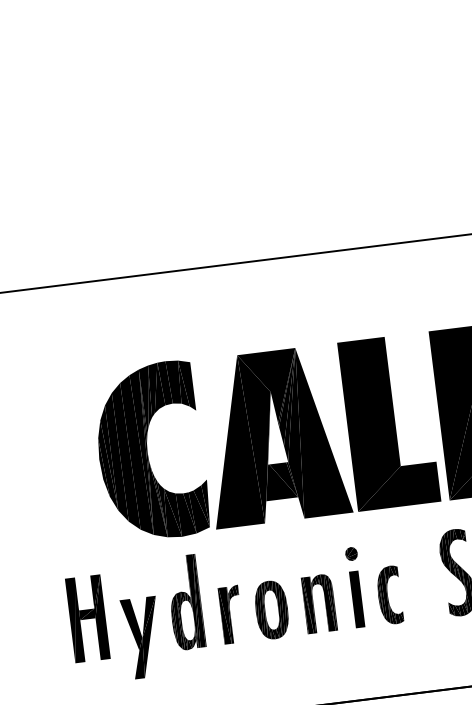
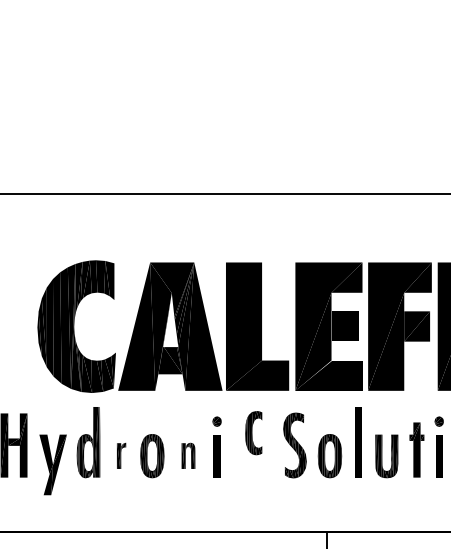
part: (389, 595) -> (253, 433), moved
part: (319, 603) -> (188, 455), size x0.6
part: (231, 614) -> (121, 455), size x0.6

